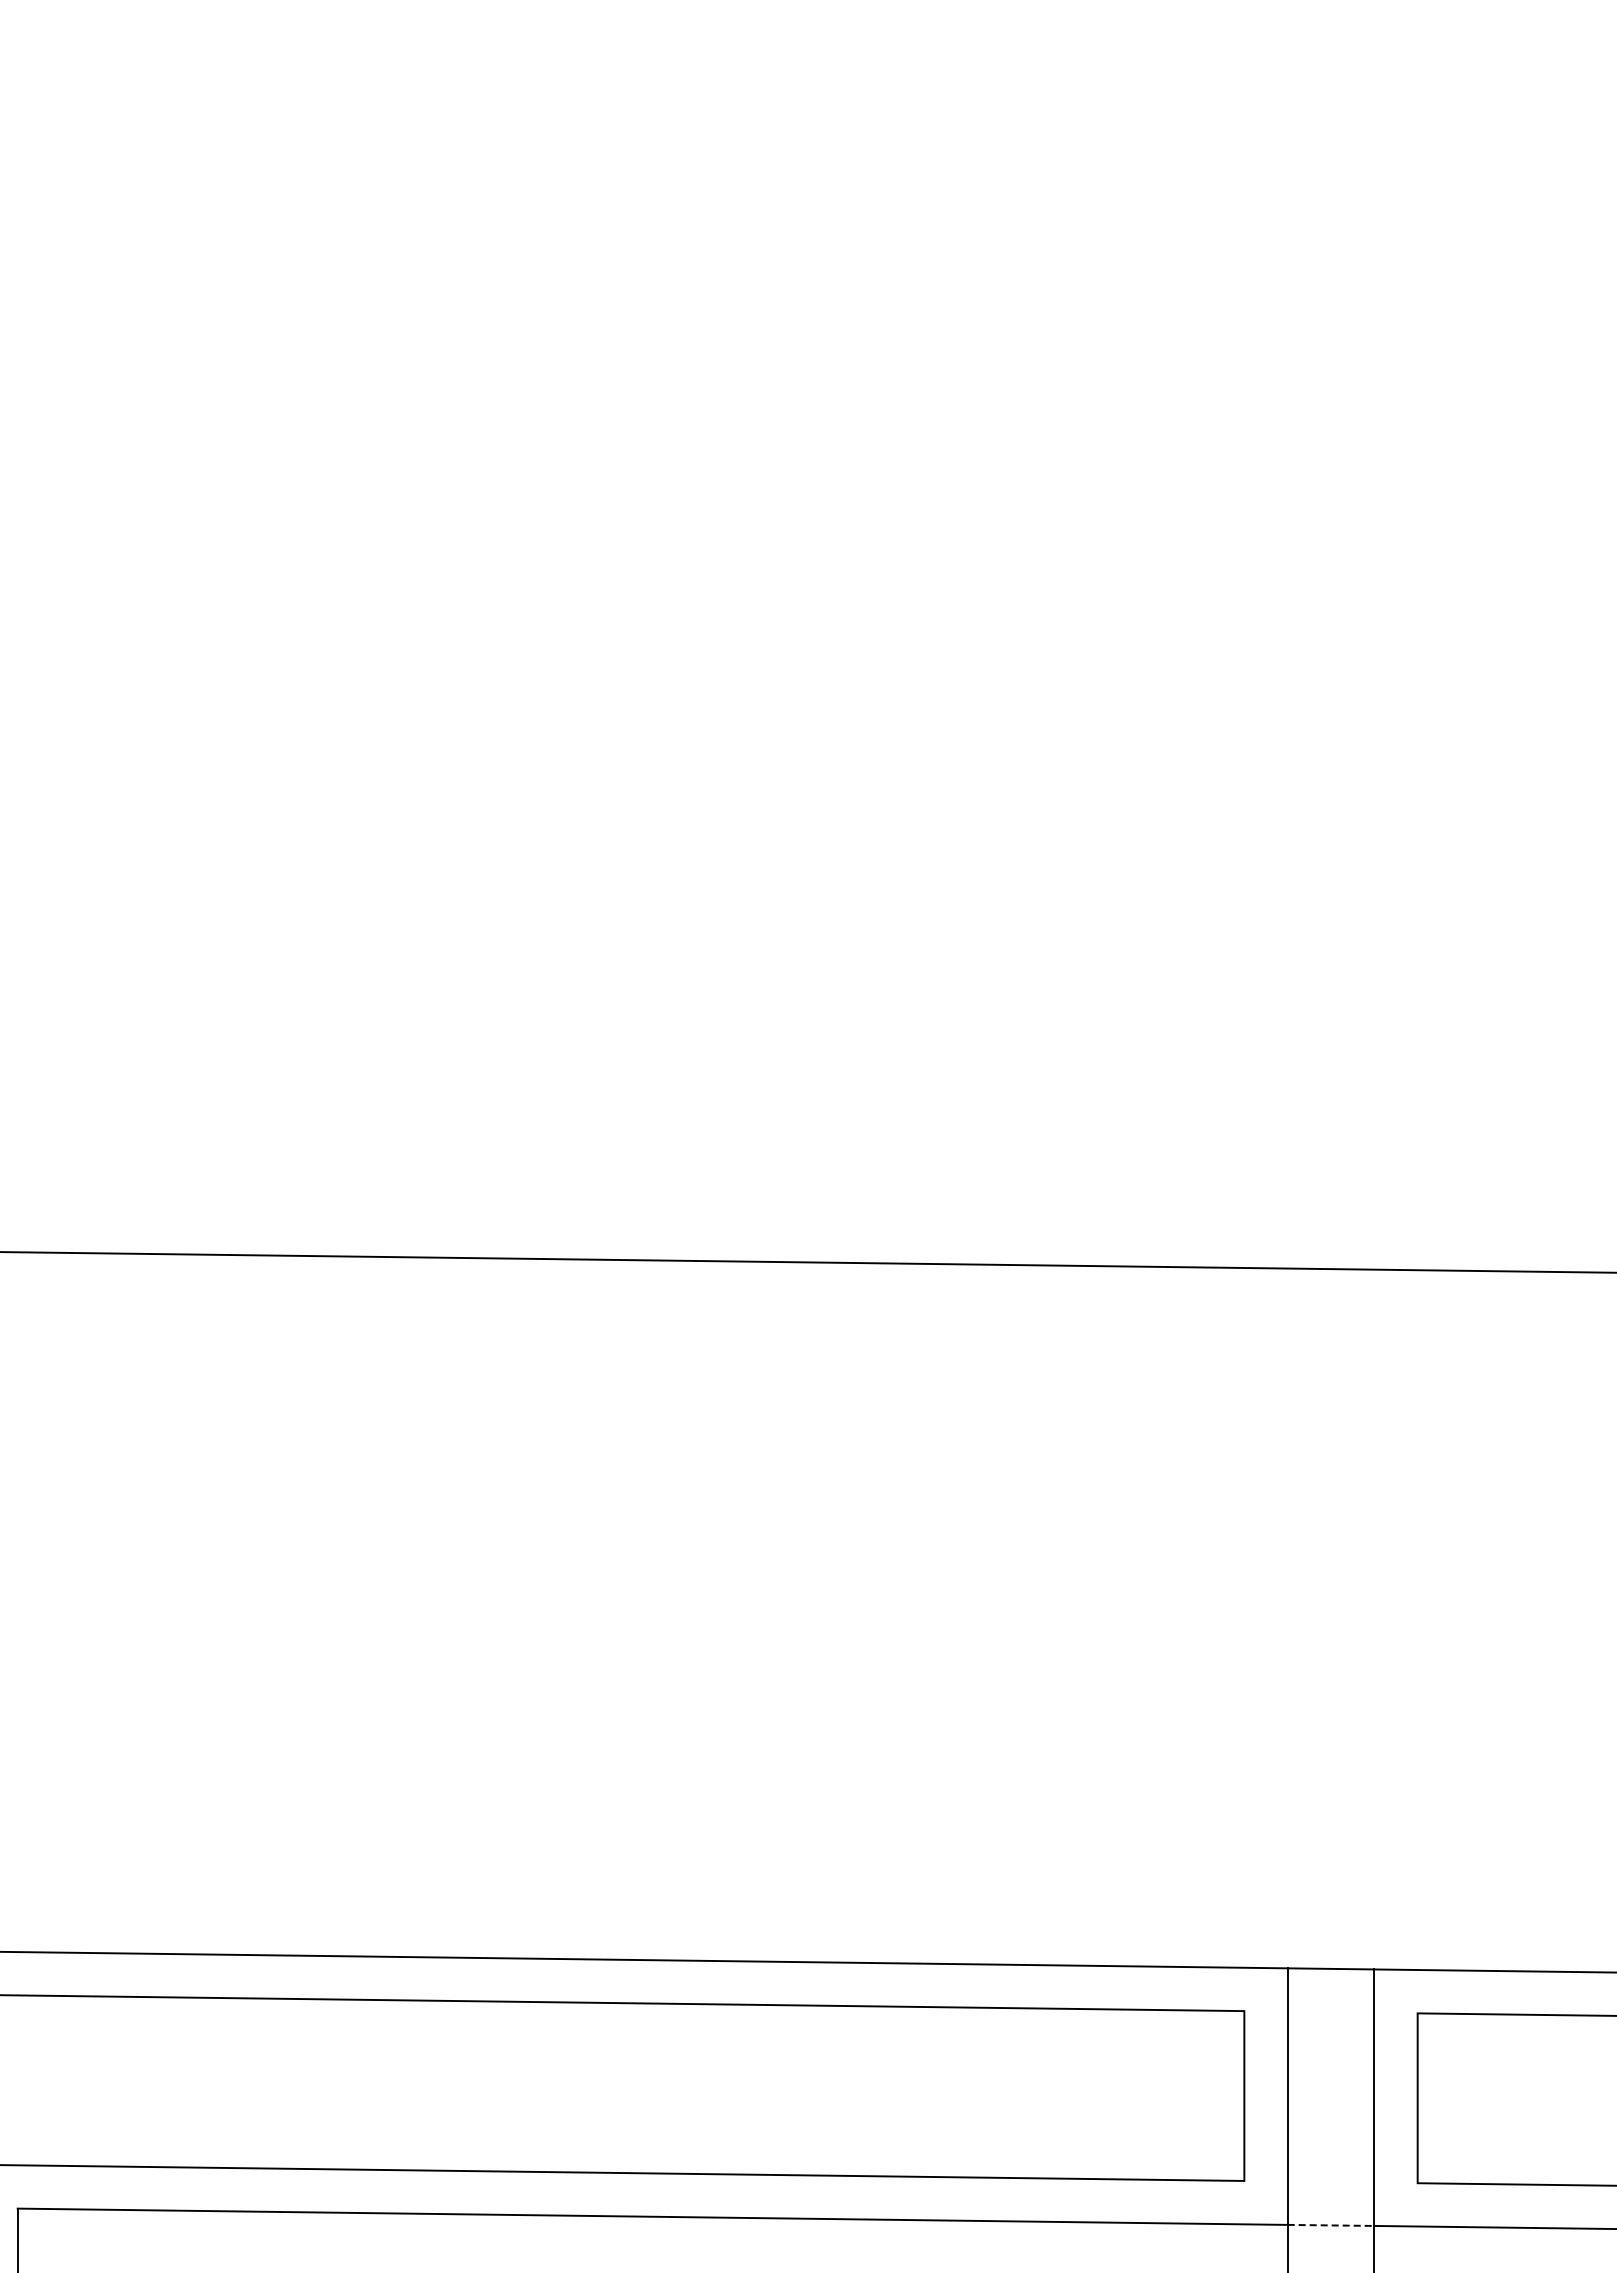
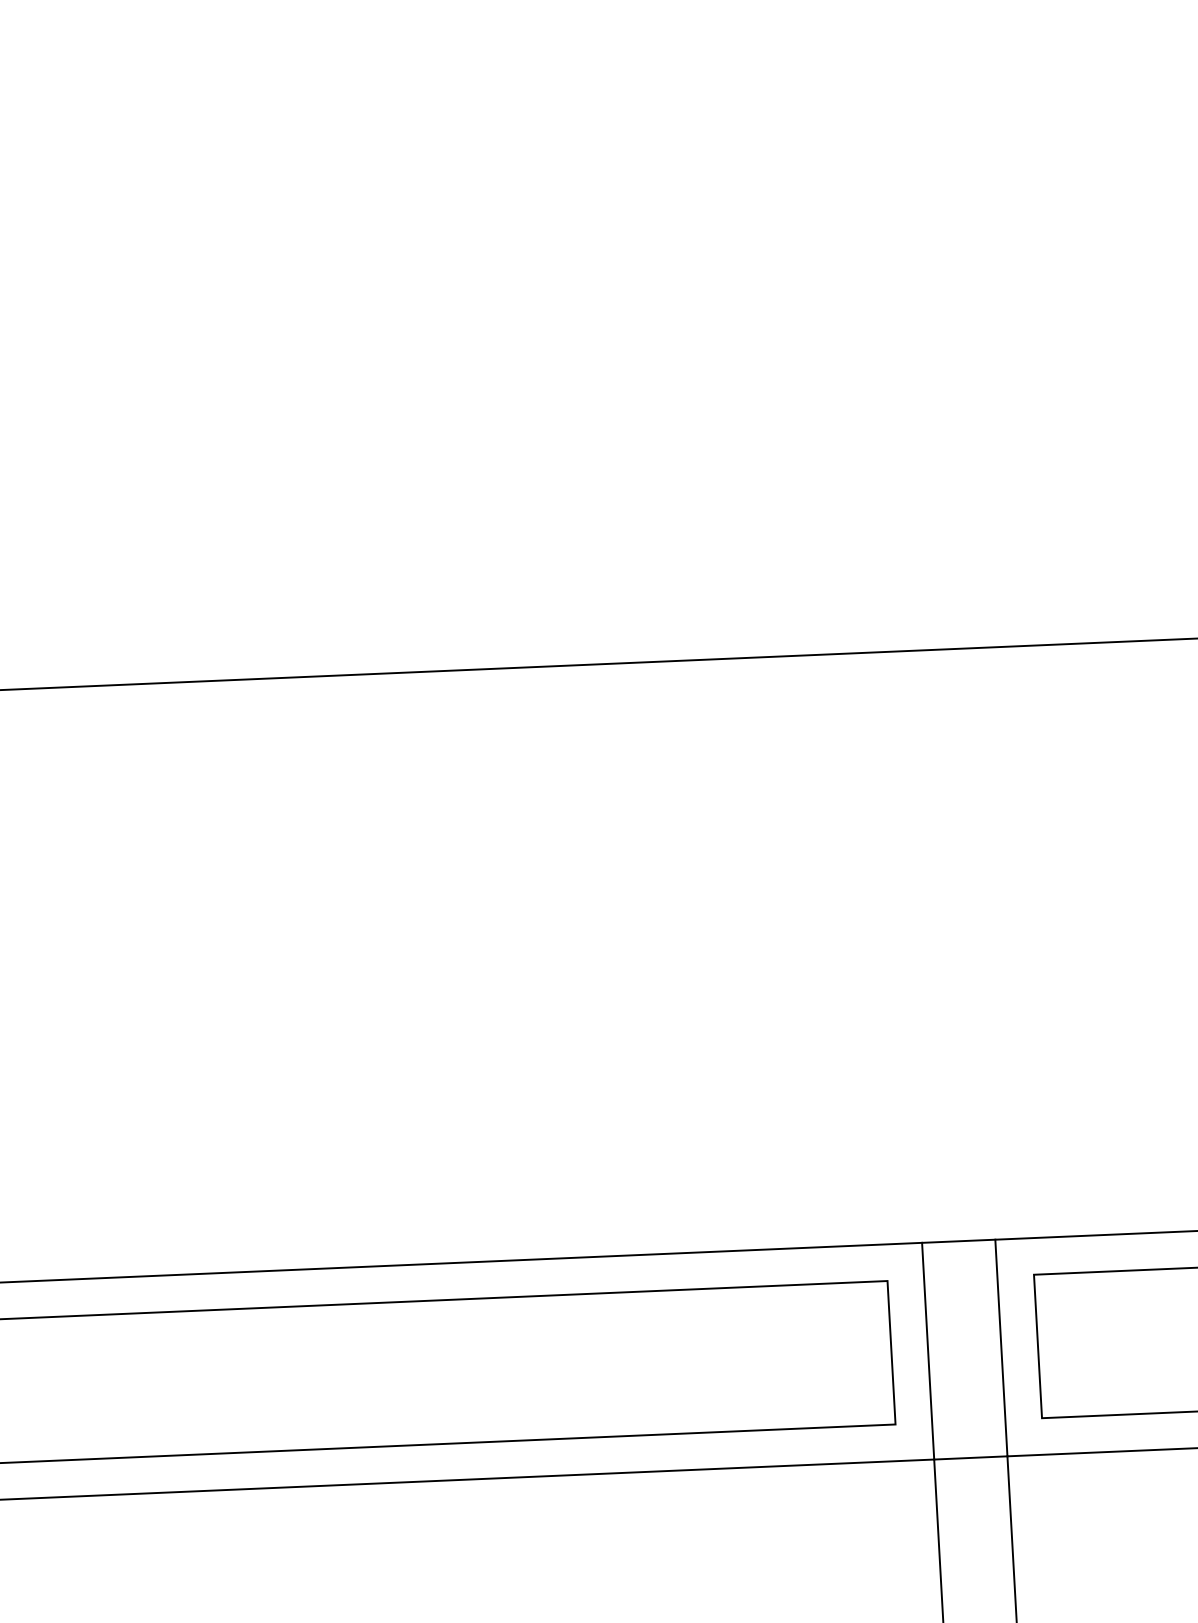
line: (1331, 2225) -> (971, 1457), dashed -> solid

